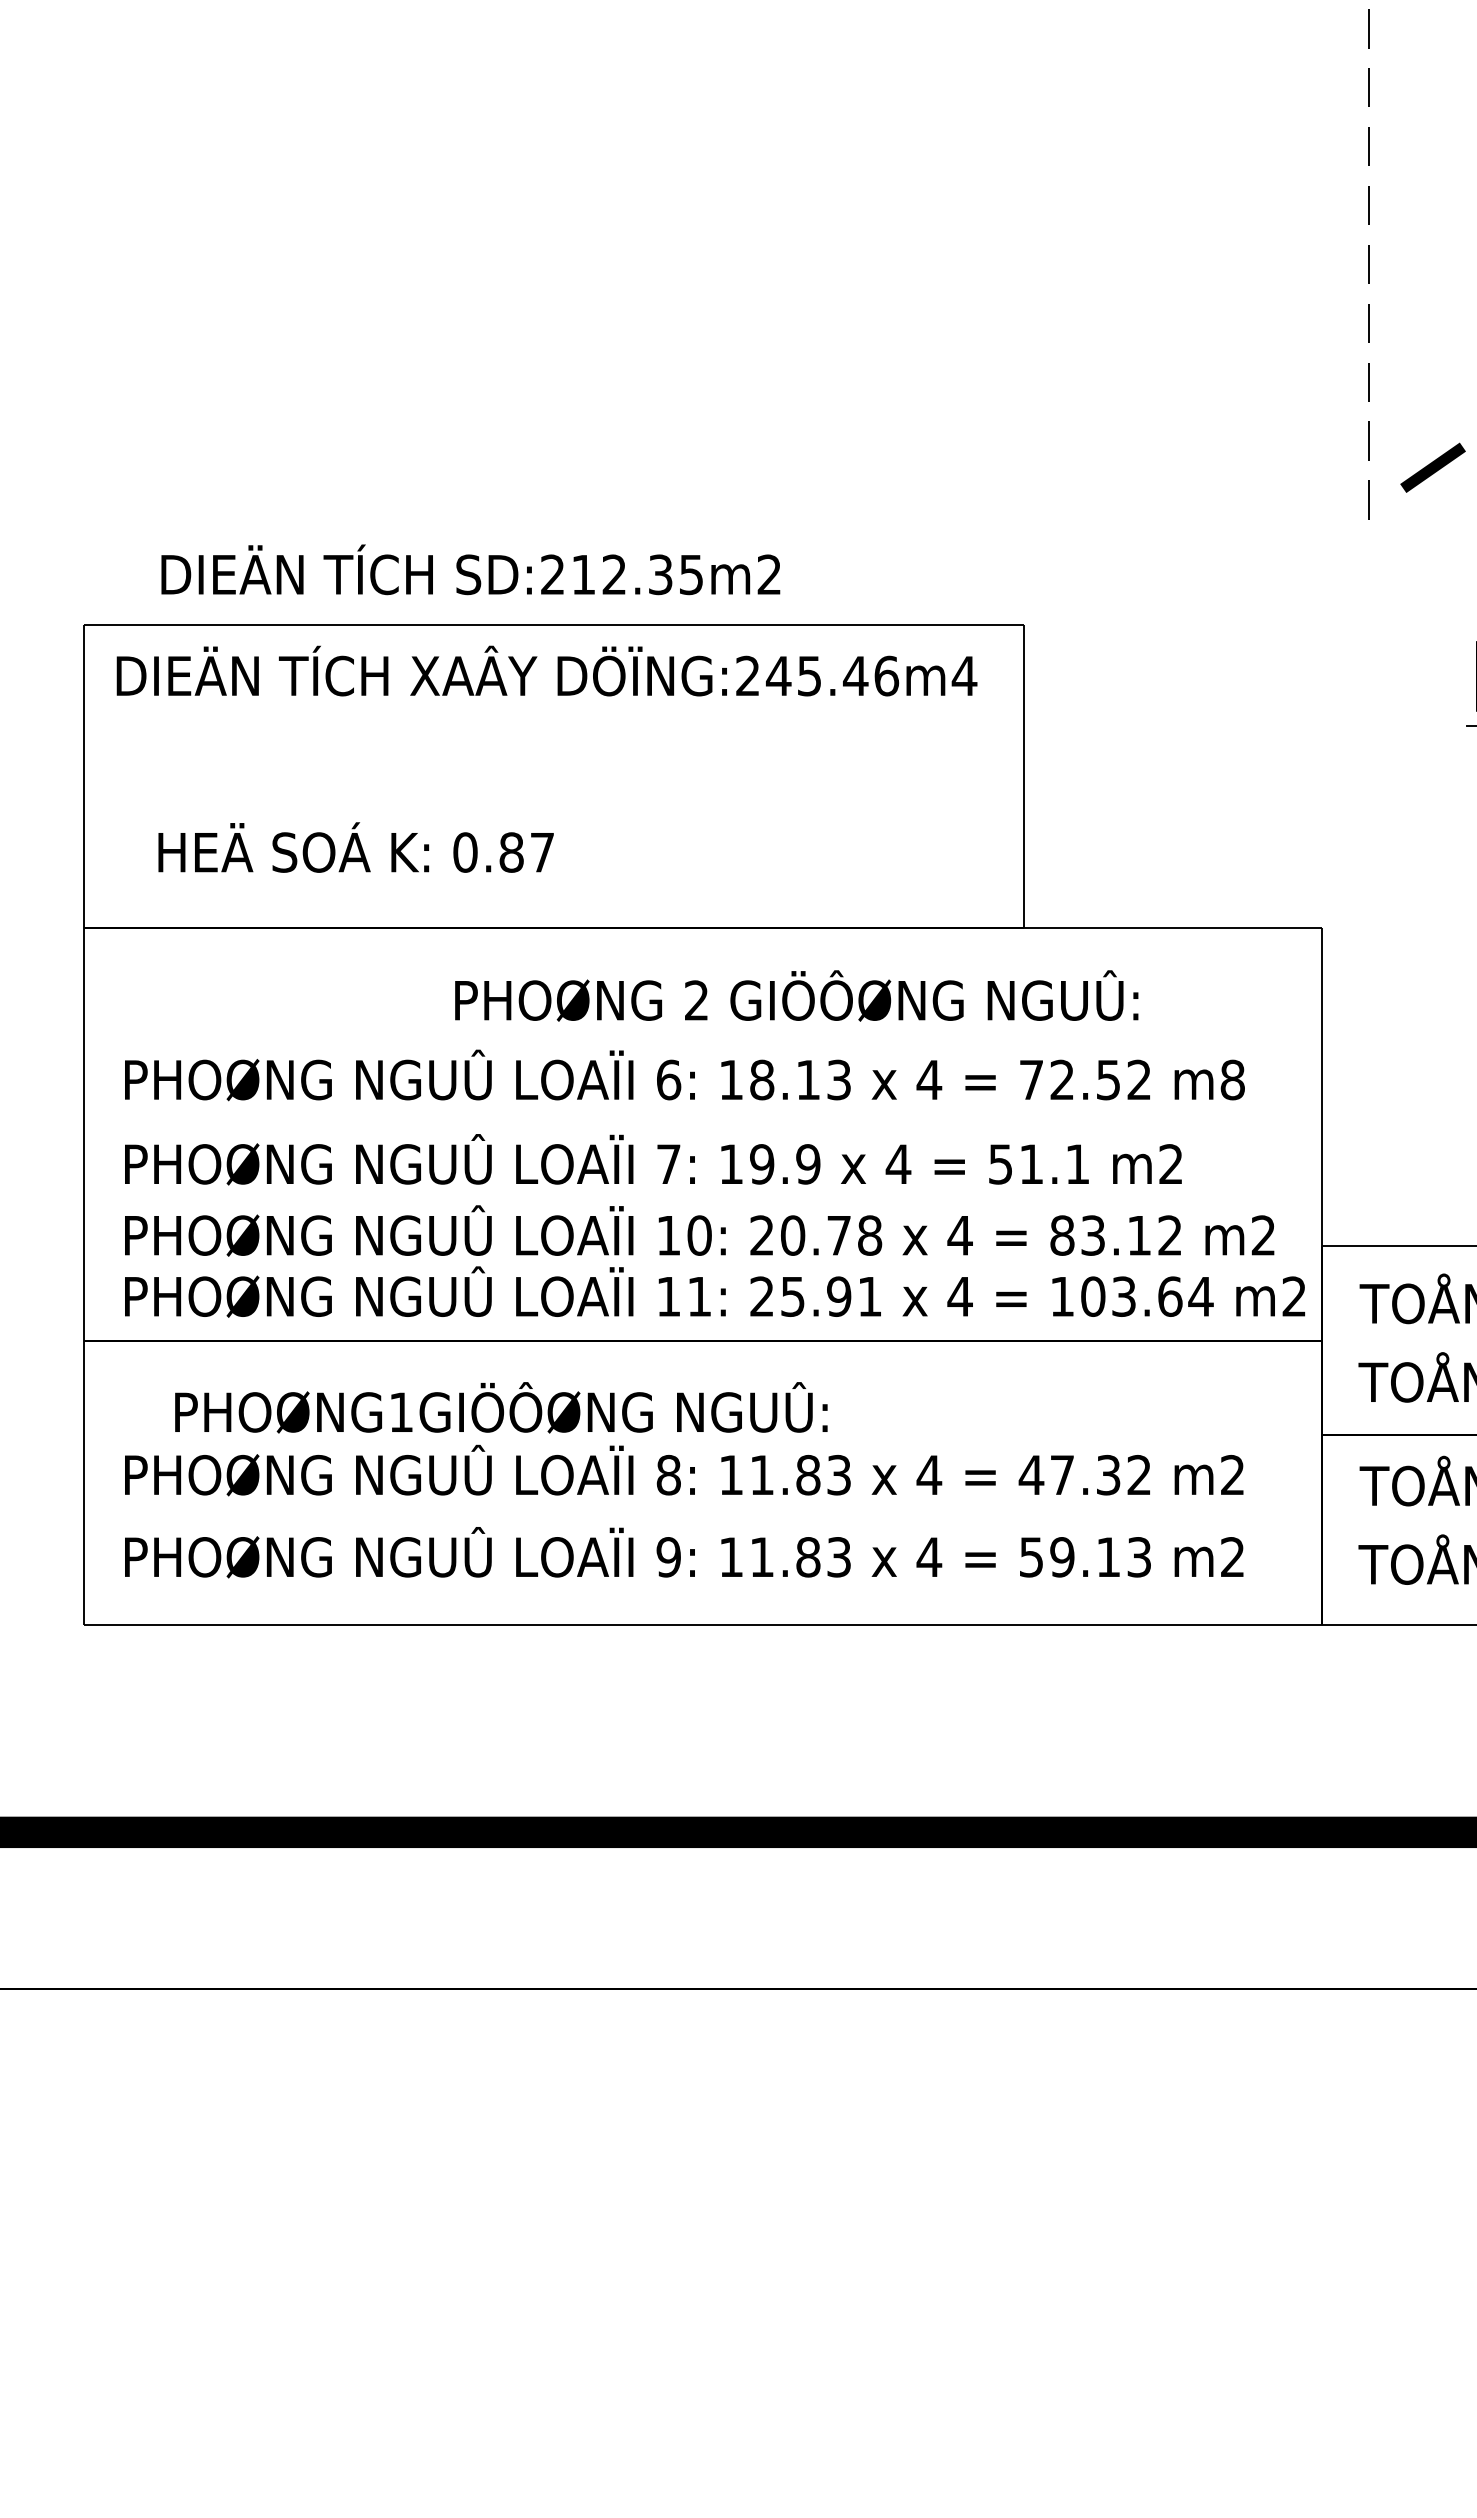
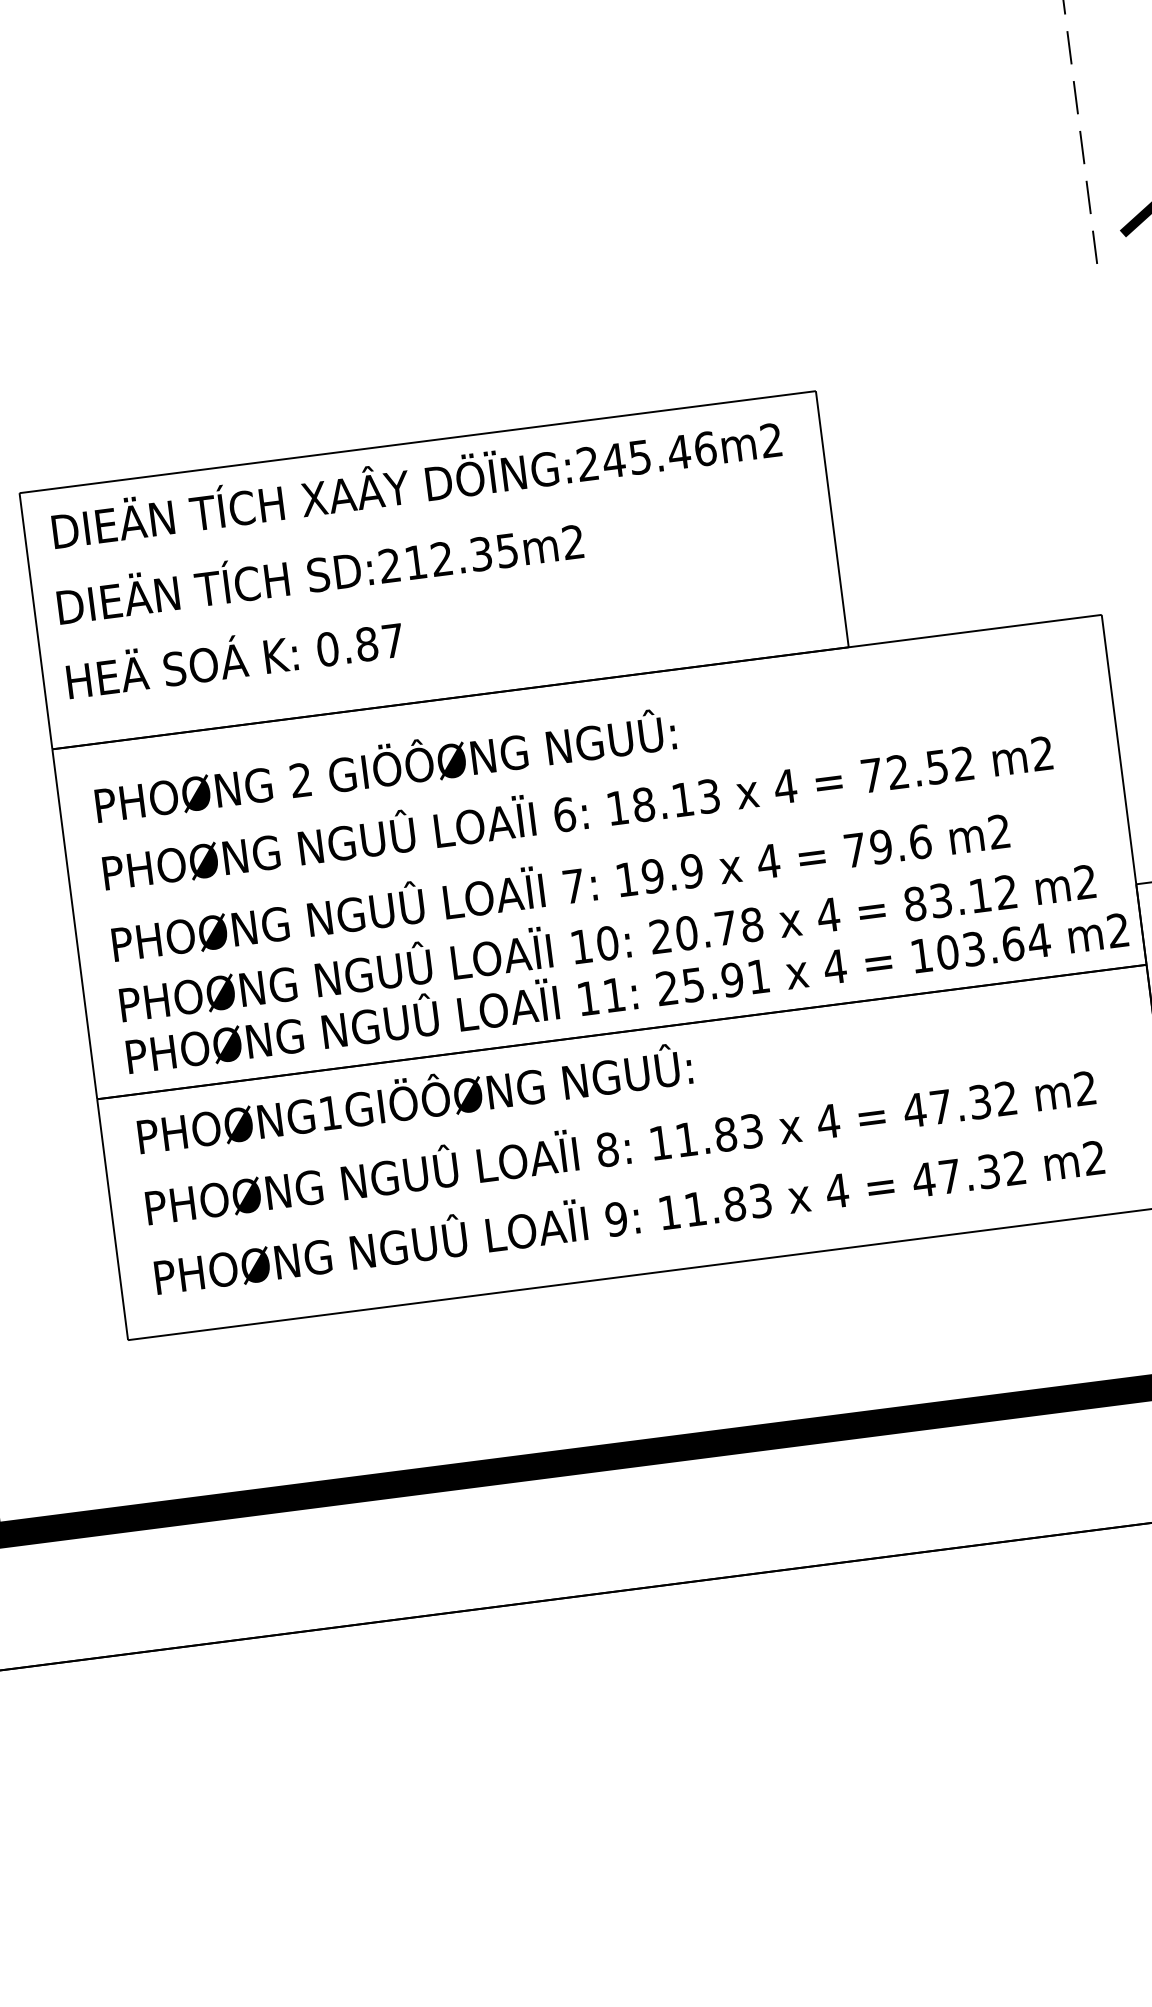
text: (470, 569) -> (319, 570), moved
text: (964, 675) -> (771, 440), DÖÏNG:245.46m4 -> DÖÏNG:245.46m2
text: (355, 847) -> (234, 656), moved
text: (796, 995) -> (384, 765), moved
text: (1232, 1079) -> (1042, 753), m8 -> m2
text: (1039, 1164) -> (887, 846), 51.1 -> 79.6
text: (501, 1407) -> (414, 1098), moved
text: (1084, 1557) -> (968, 1174), 59.13 -> 47.32

